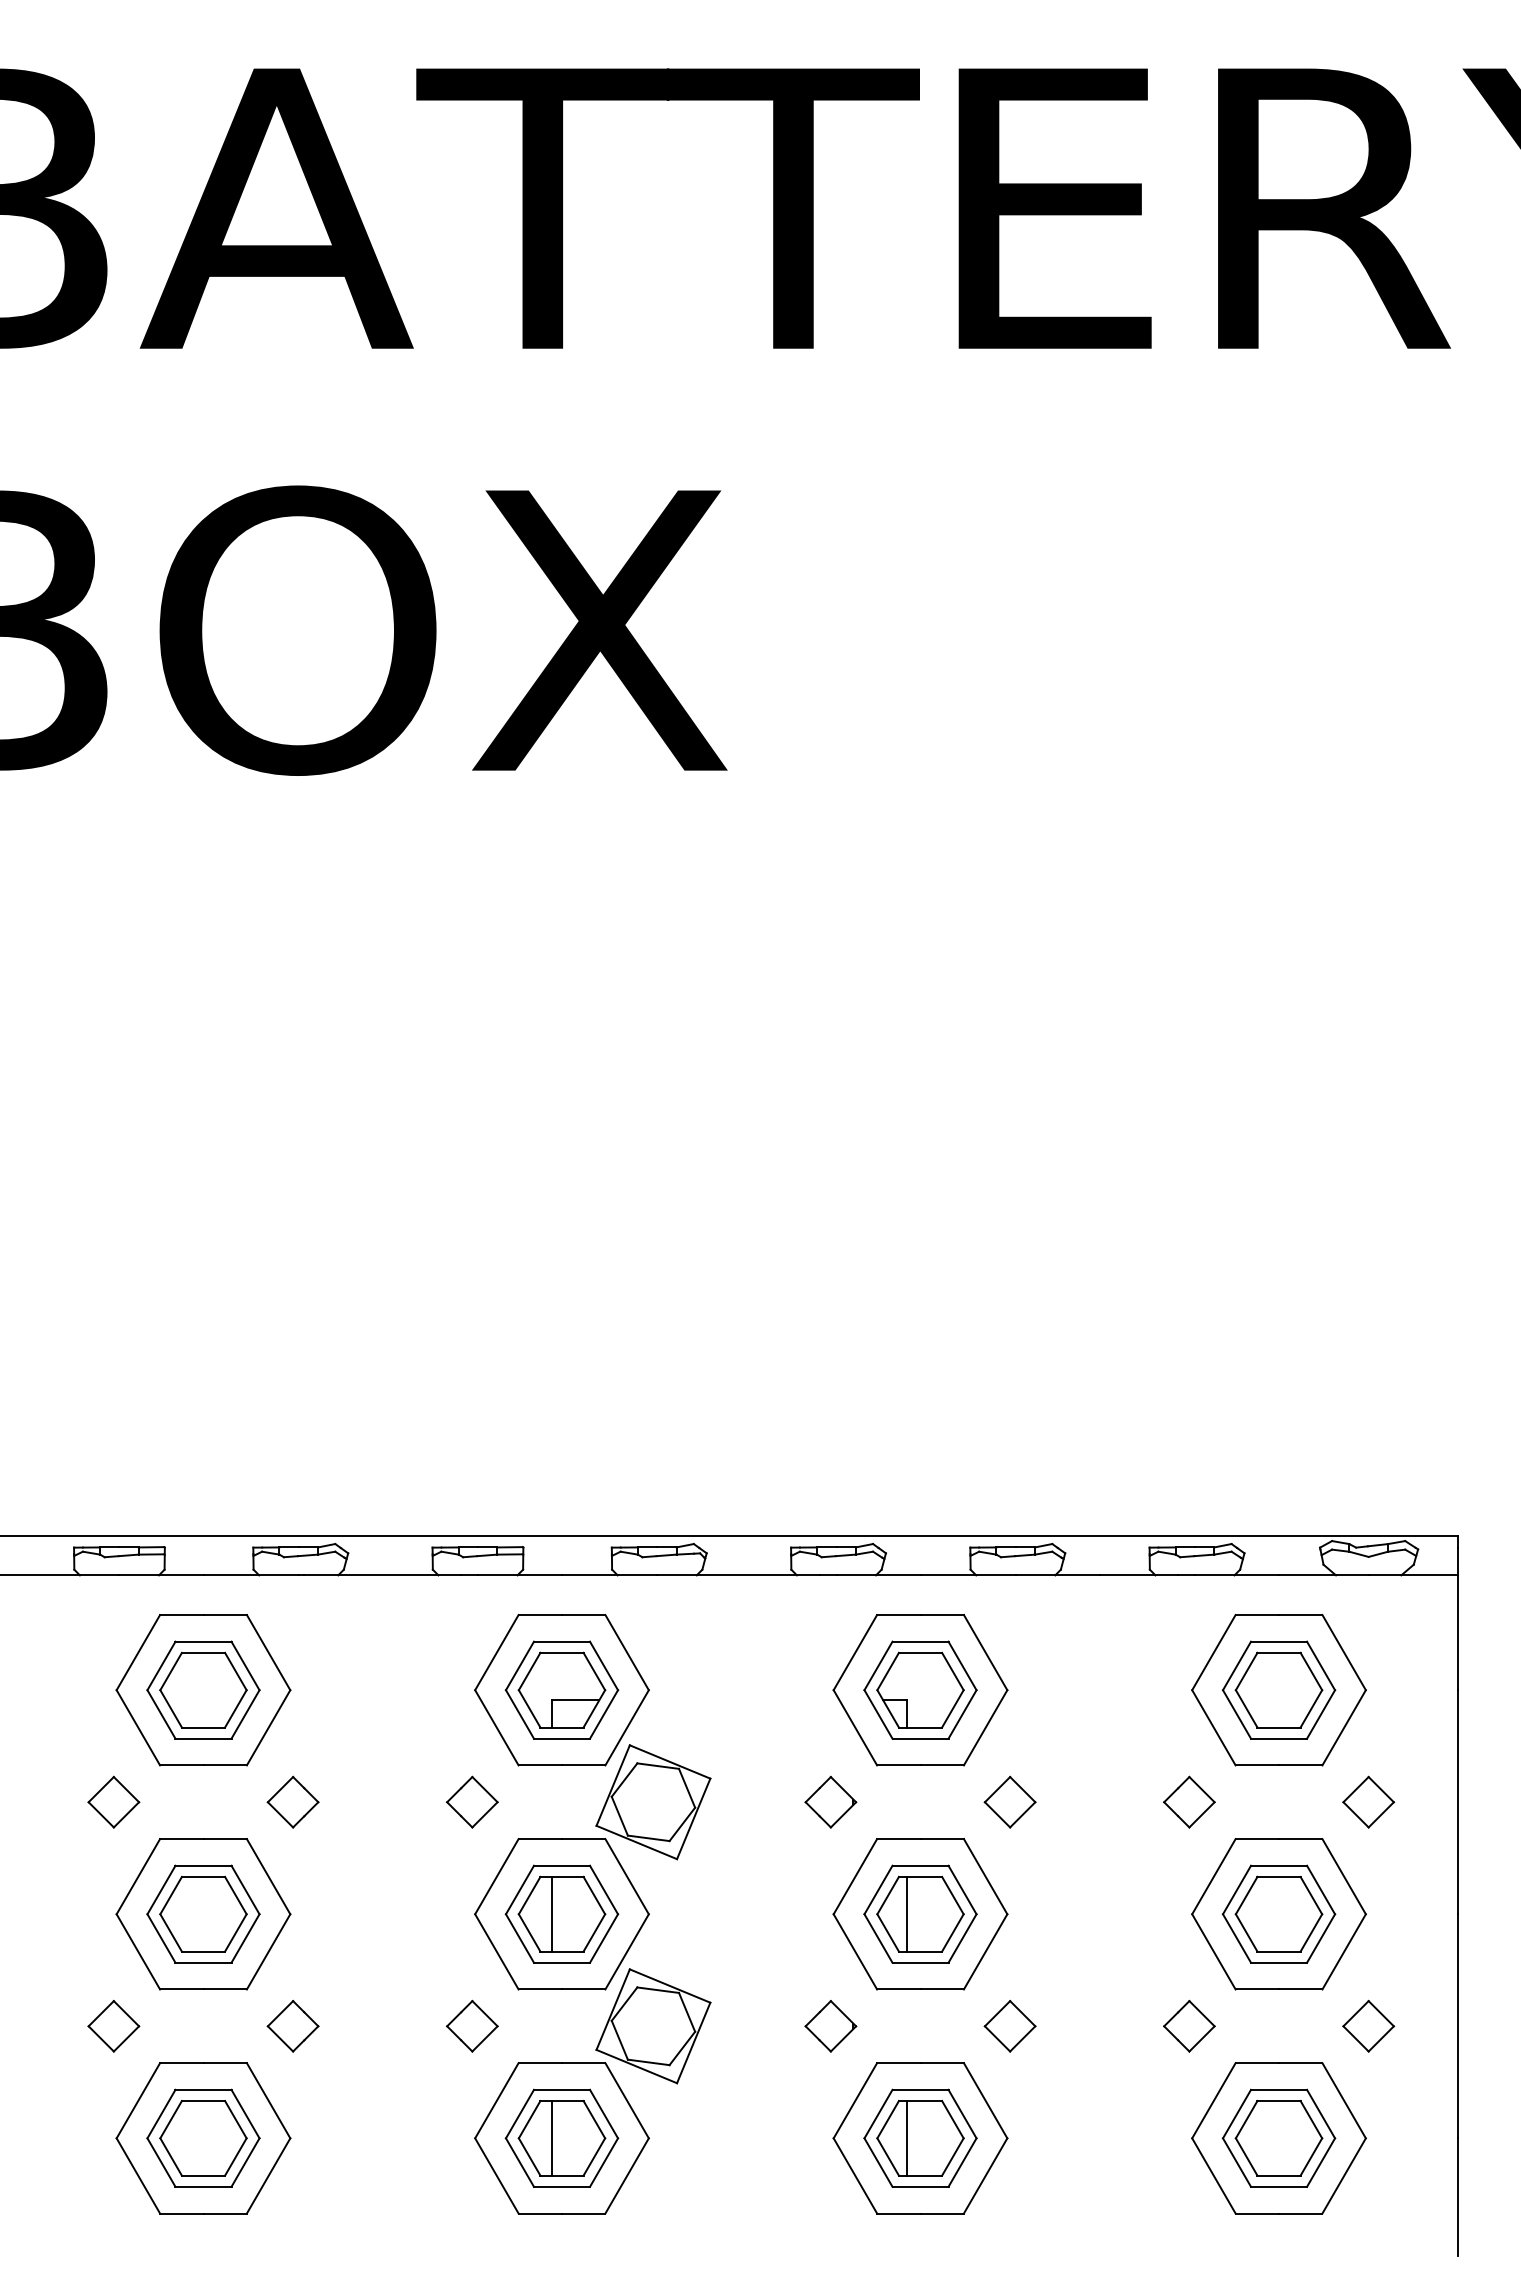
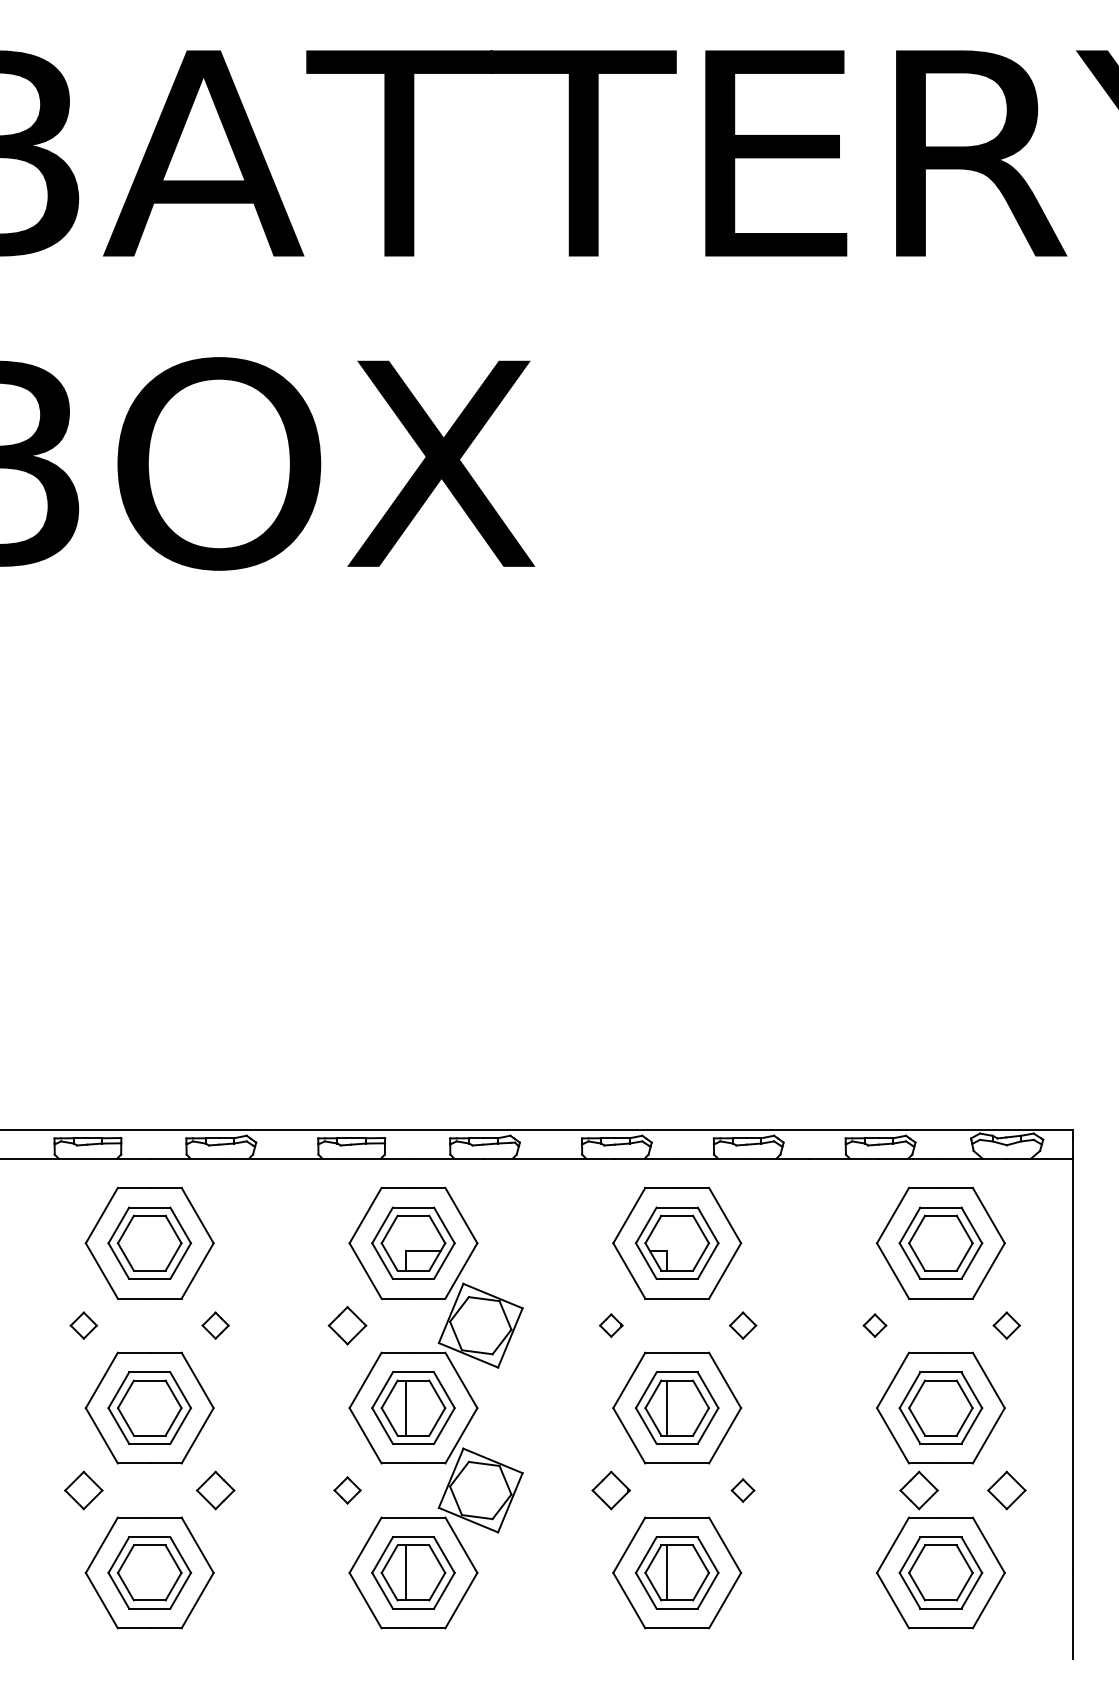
part: (113, 1801) -> (83, 1325), size x0.7
part: (292, 1801) -> (215, 1325), size x0.7
part: (830, 1801) -> (610, 1325), size x0.6
part: (1009, 1801) -> (742, 1325), size x0.7
part: (1189, 1801) -> (875, 1325), size x0.6
part: (1368, 1801) -> (1006, 1325), size x0.7
part: (472, 2025) -> (347, 1489), size x0.7
part: (1189, 2025) -> (919, 1489), moved
part: (1009, 2026) -> (742, 1490), size x0.6

